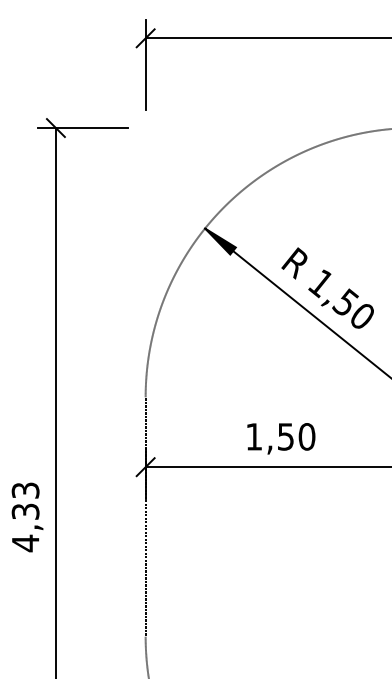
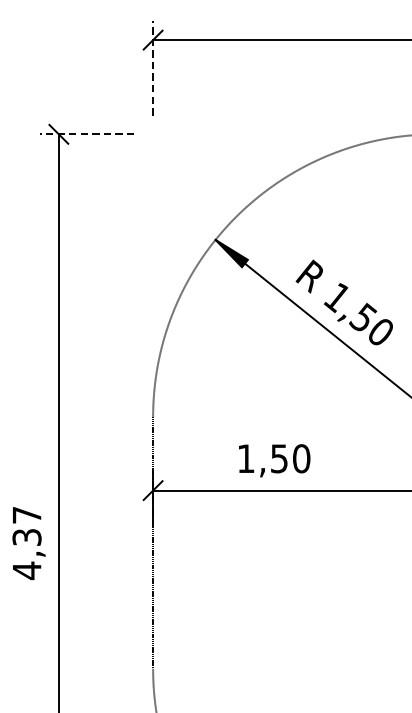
line: (145, 65) -> (152, 68), solid -> dashed
line: (82, 128) -> (86, 134), solid -> dashed
text: (281, 438) -> (274, 460), moved
text: (25, 490) -> (26, 515), 4,33 -> 4,37

